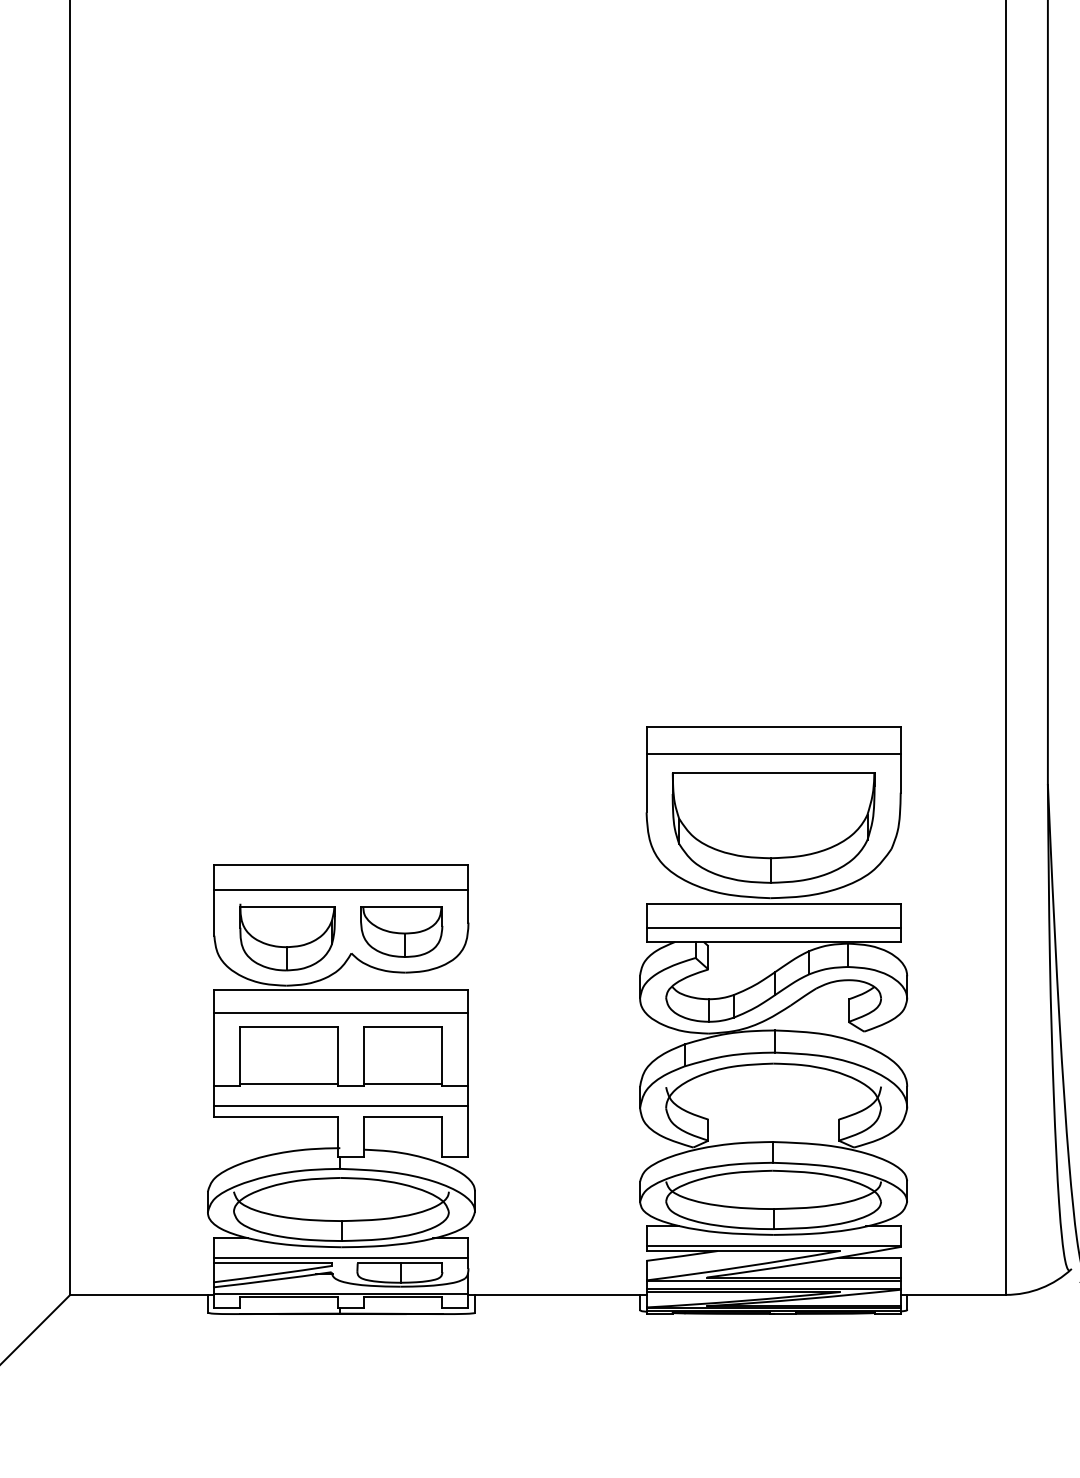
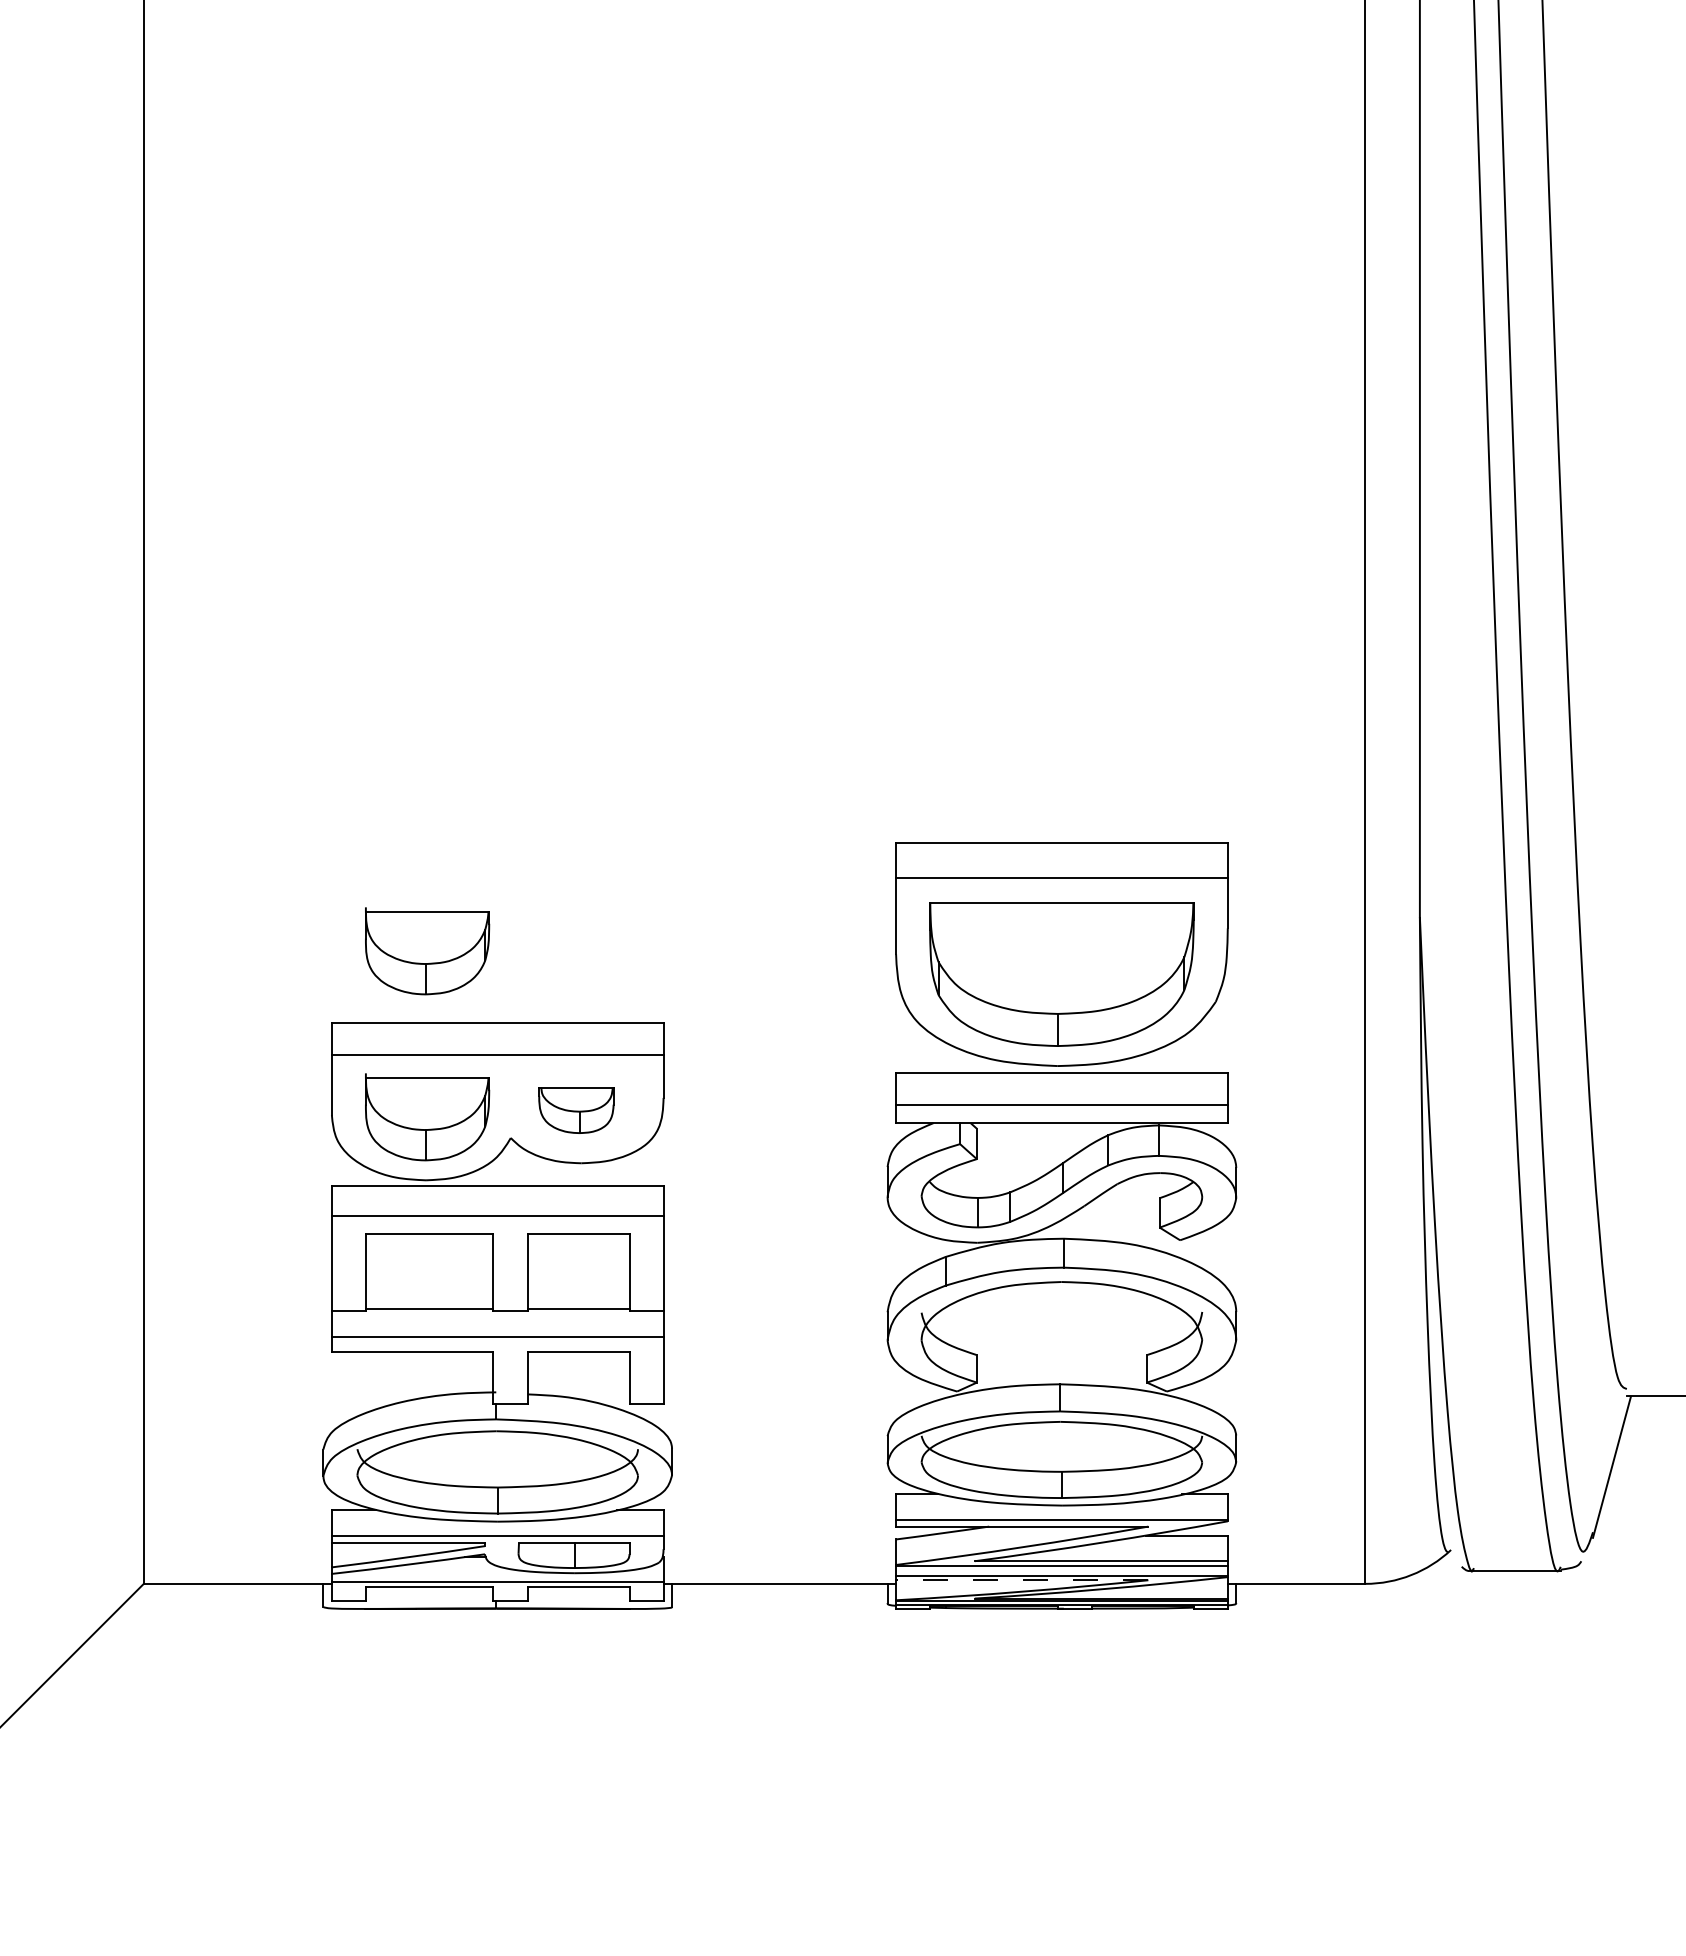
part: (287, 810) -> (427, 951), added
part: (401, 932) -> (576, 1110), size x0.7
line: (742, 1292) -> (1021, 1580), solid -> dashed

